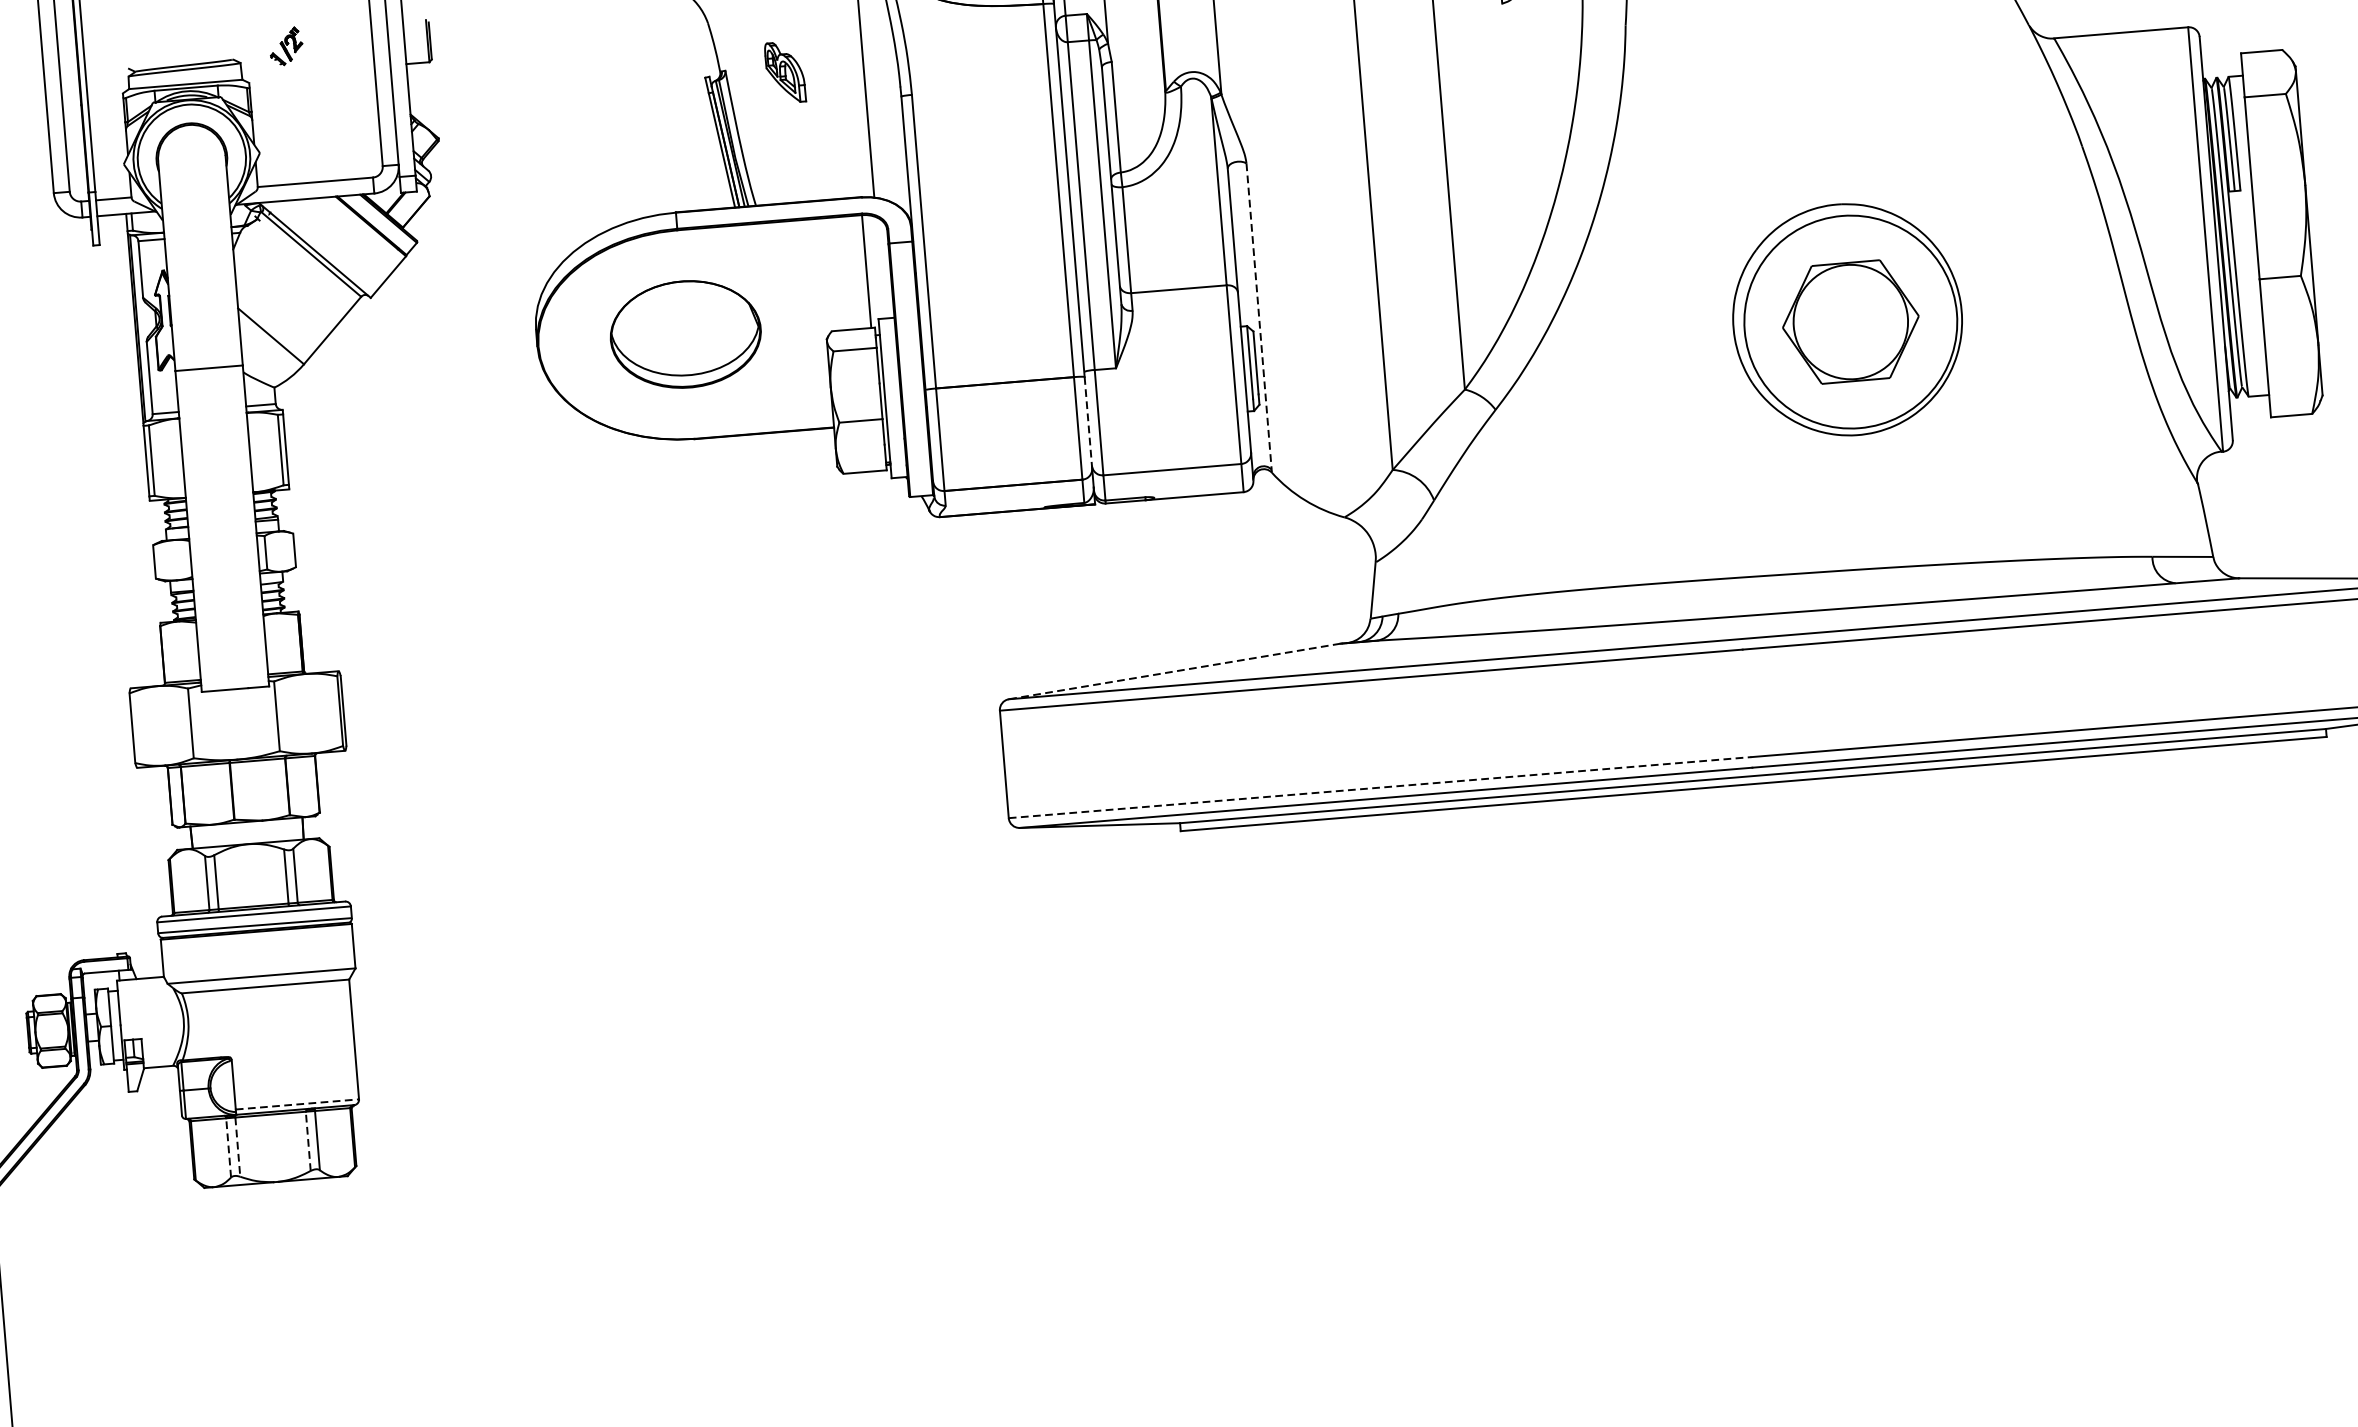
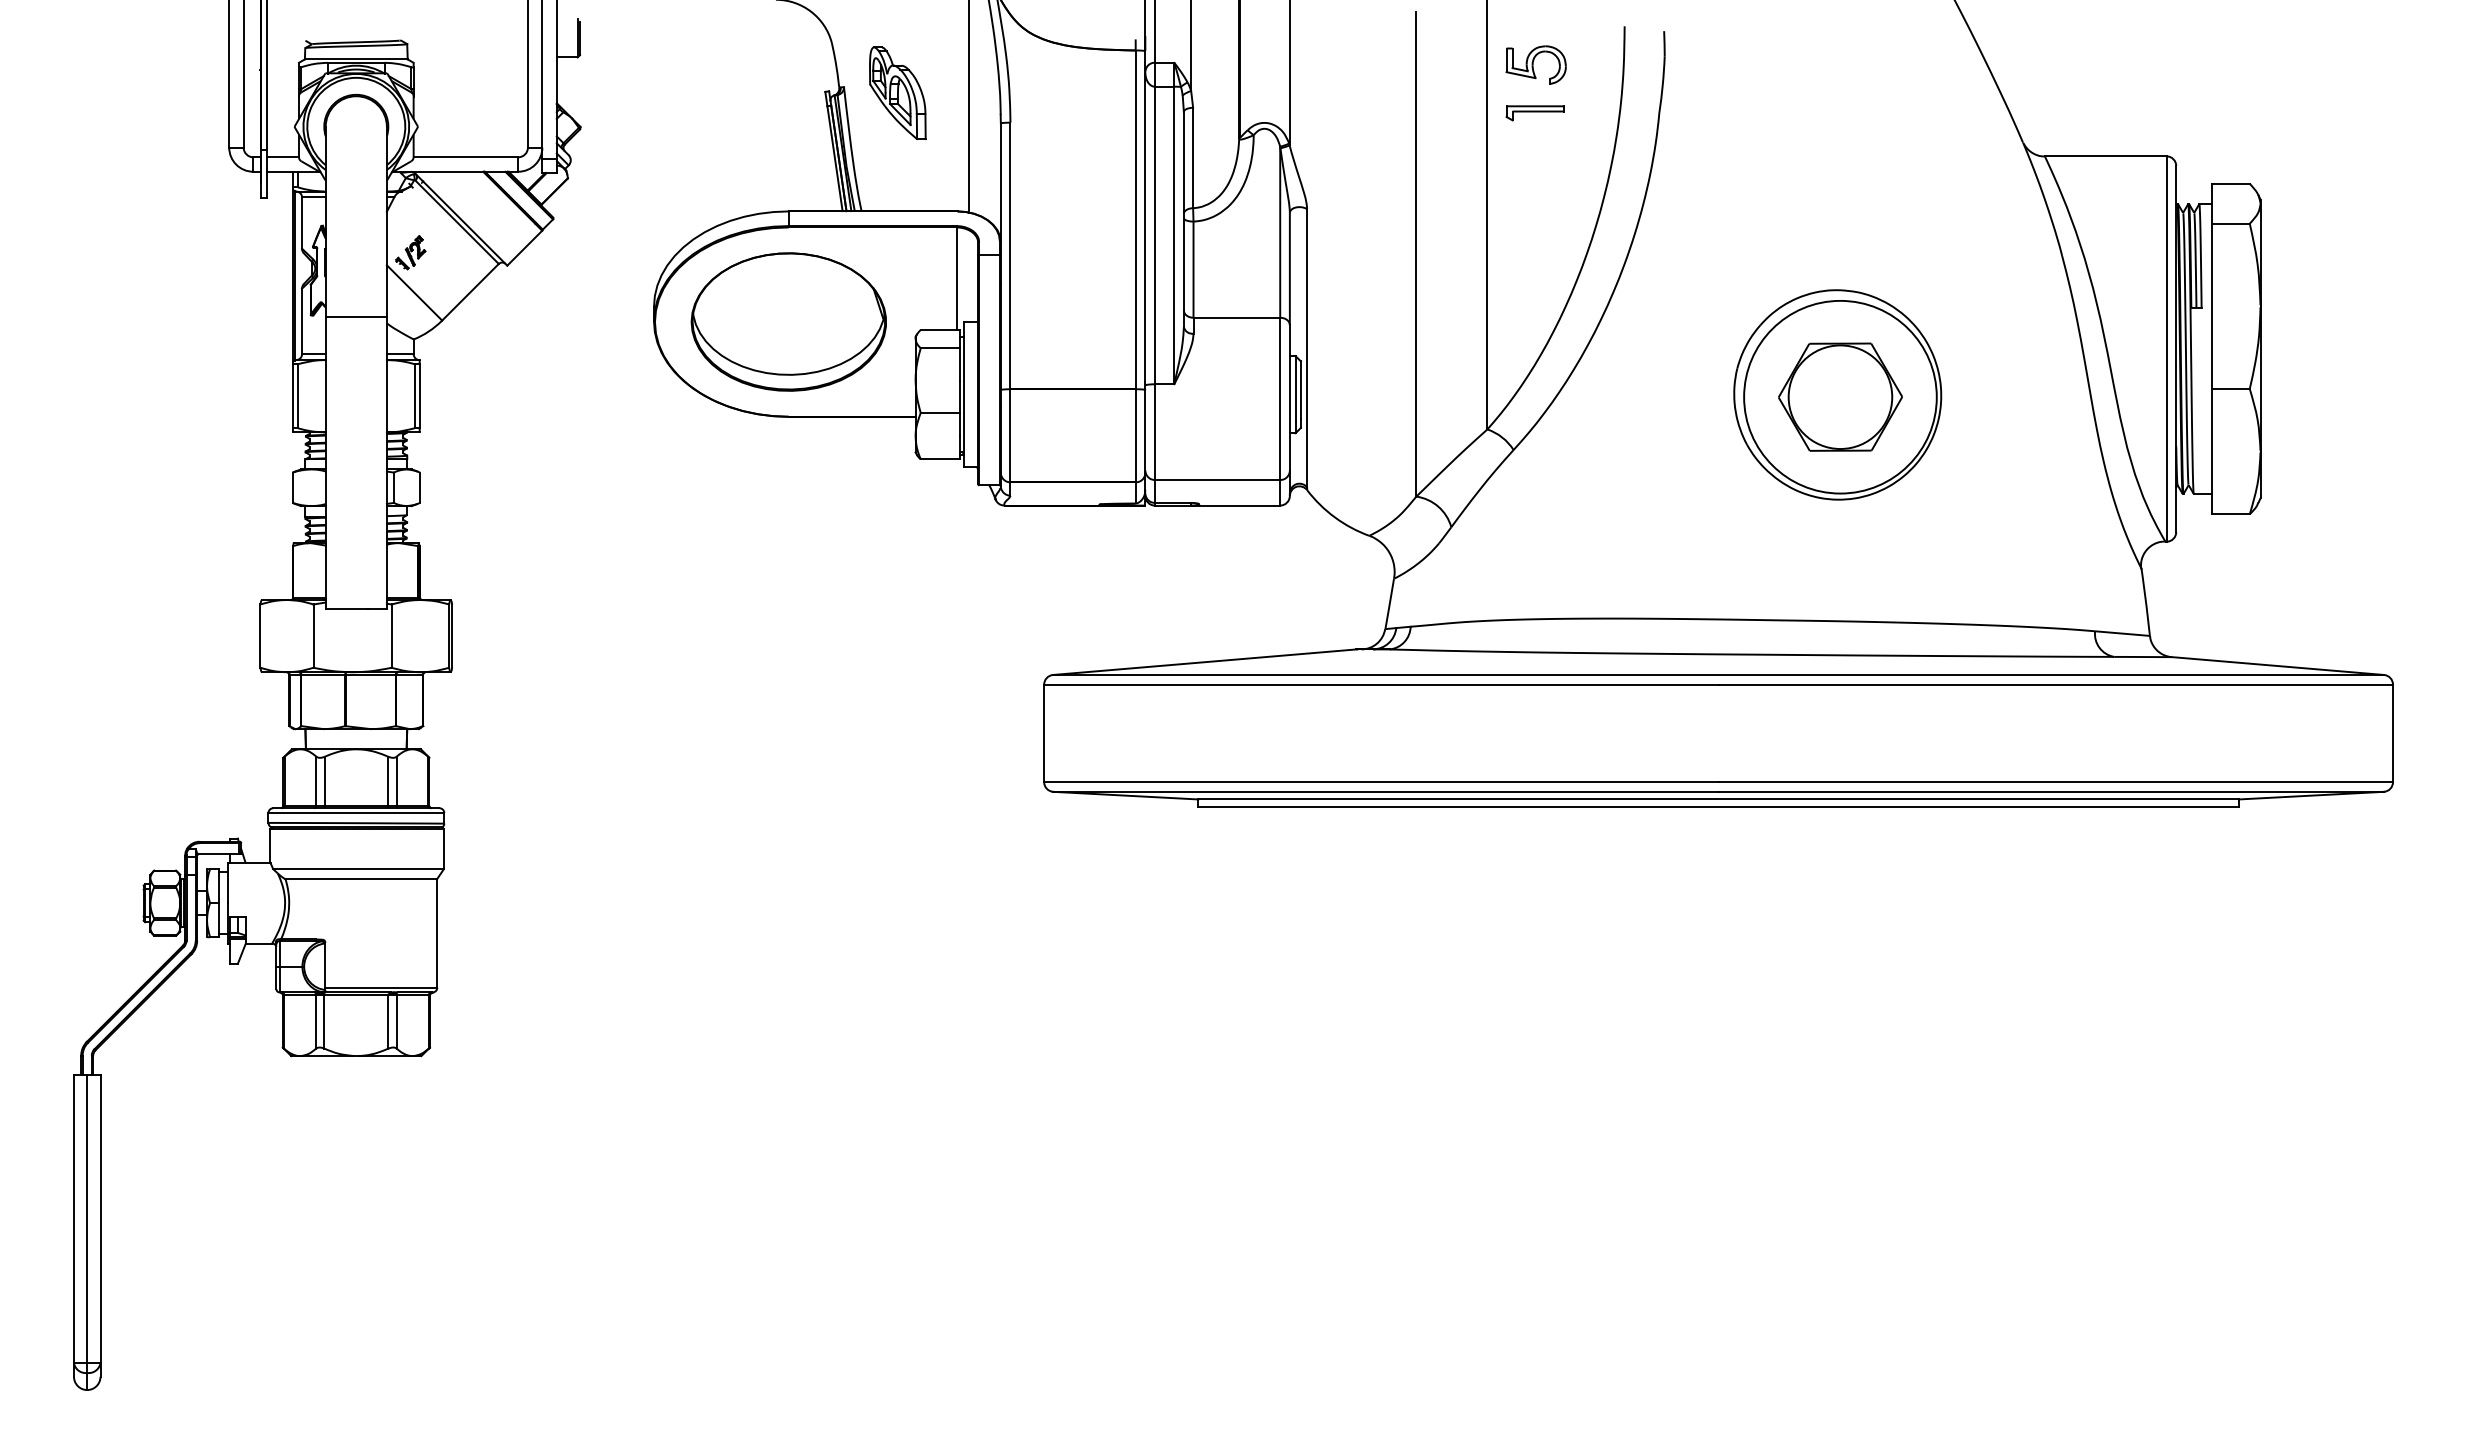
part: (1488, 37) -> (1534, 113), added
part: (285, 46) -> (410, 252), moved
part: (784, 71) -> (897, 92), size x1.67
line: (1259, 316) -> (1307, 348), dashed -> solid
part: (685, 333) -> (788, 321), size x1.43
line: (1088, 422) -> (1145, 431), dashed -> solid
line: (1174, 671) -> (1204, 662), dashed -> solid
line: (1380, 787) -> (1381, 782), dashed -> solid
line: (297, 1104) -> (381, 987), dashed -> solid
line: (308, 1141) -> (388, 1021), dashed -> solid
line: (237, 1146) -> (324, 1021), dashed -> solid
line: (229, 1147) -> (316, 1021), dashed -> solid

